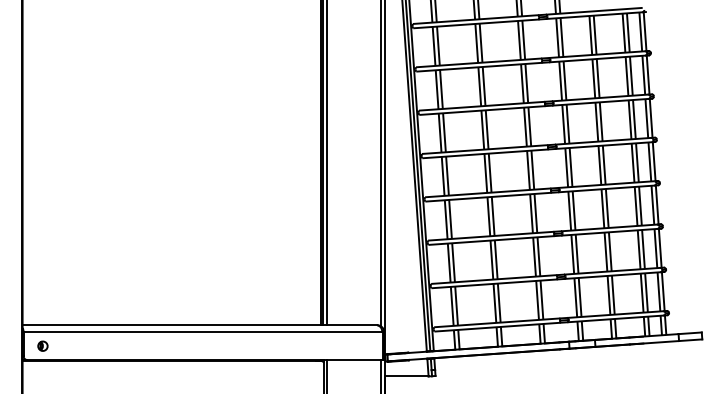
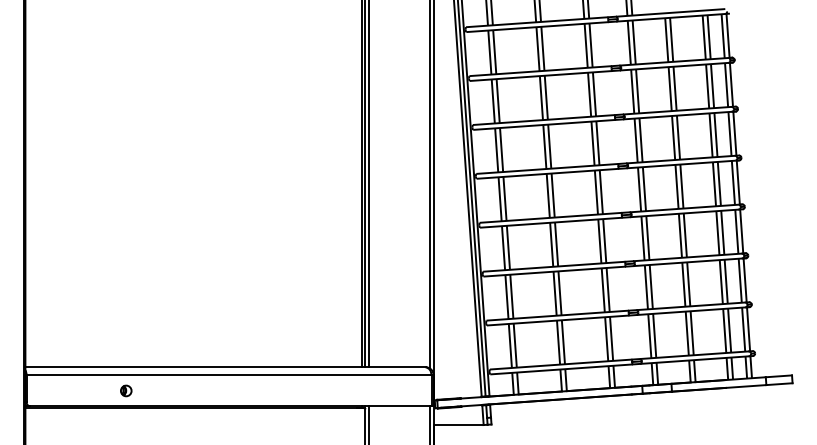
part: (42, 345) -> (125, 390), moved

